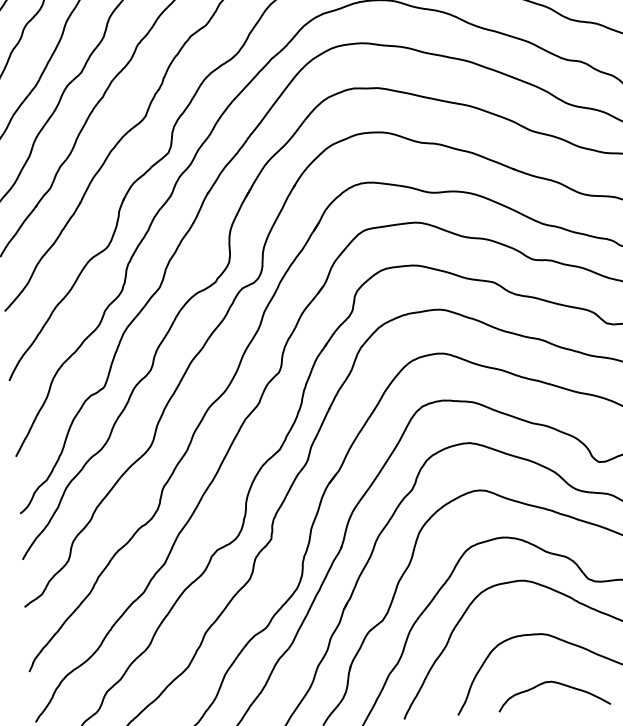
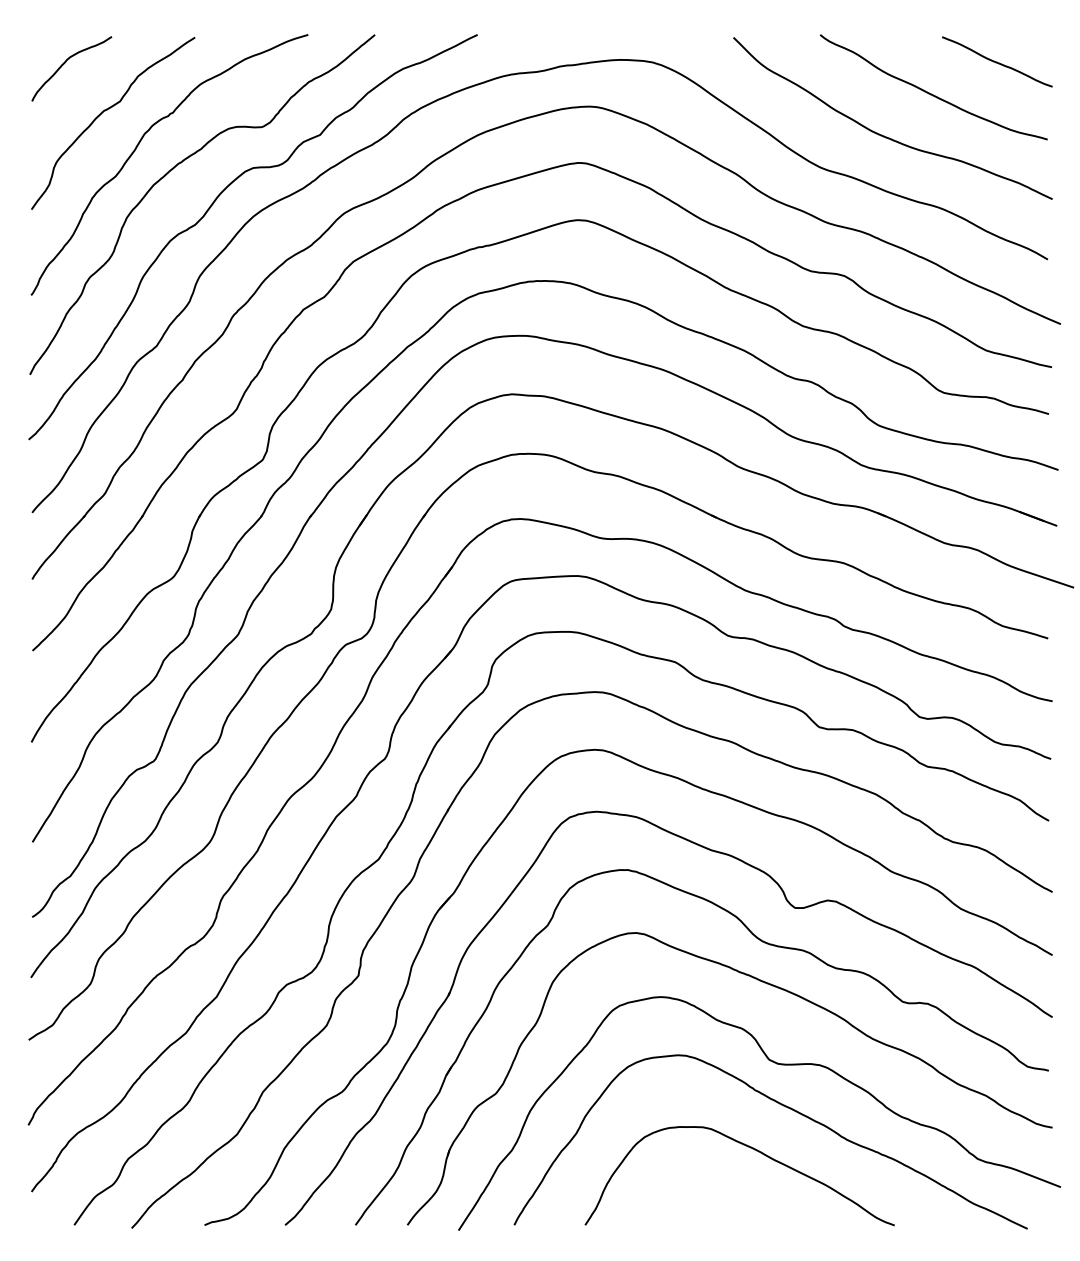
curve: (556, 683) -> (716, 1193), removed

